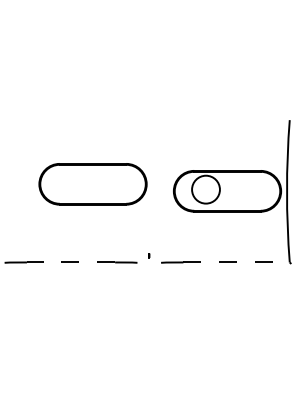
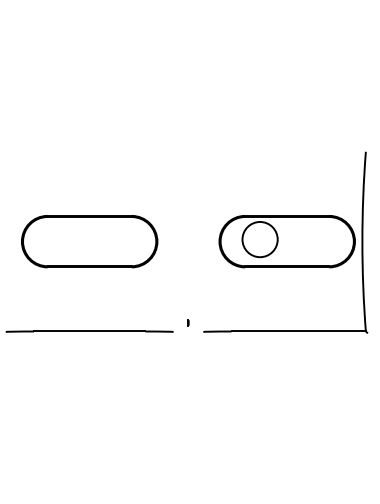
part: (92, 184) -> (88, 241), moved
line: (70, 262) -> (88, 331), dashed -> solid
line: (237, 262) -> (299, 331), dashed -> solid

